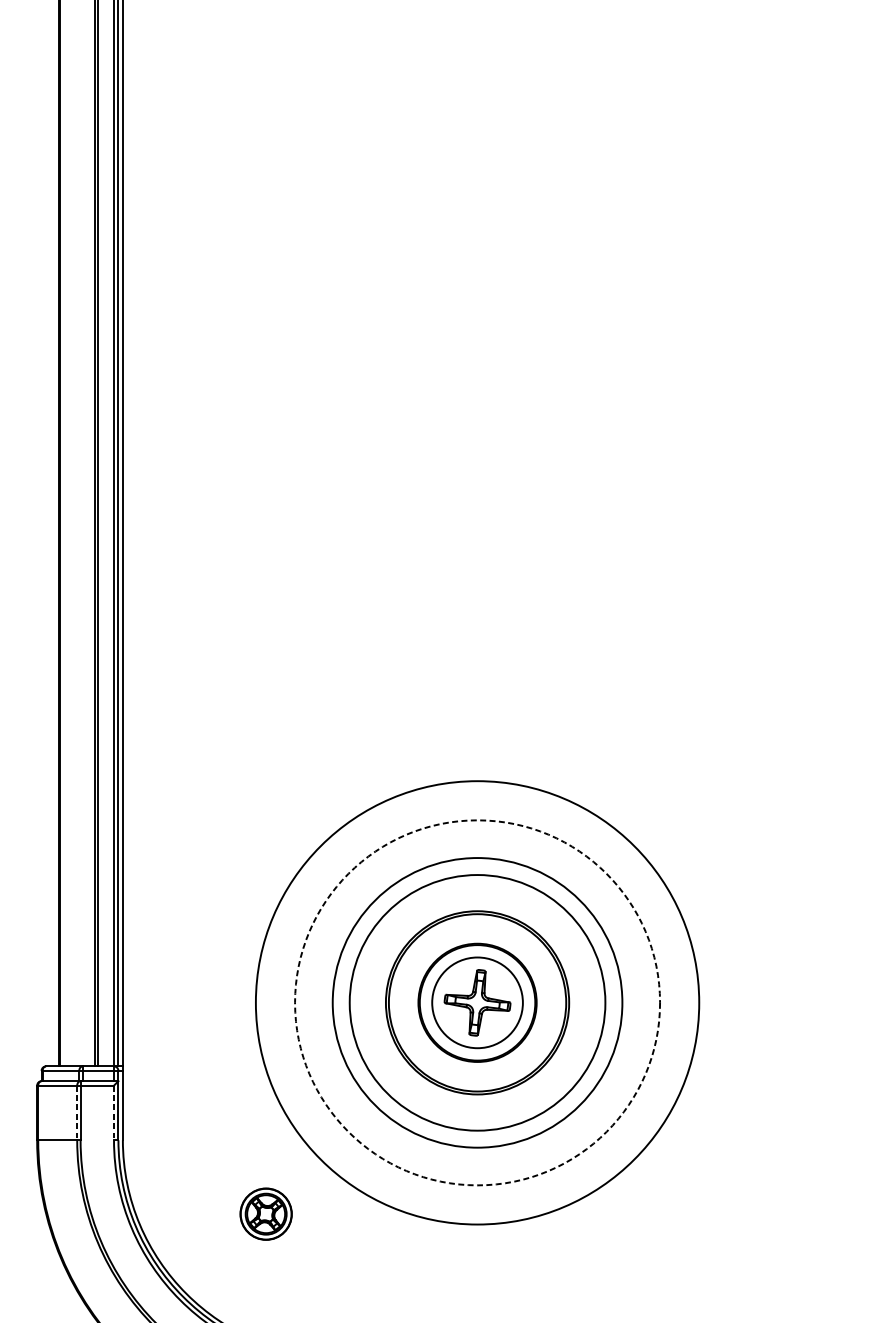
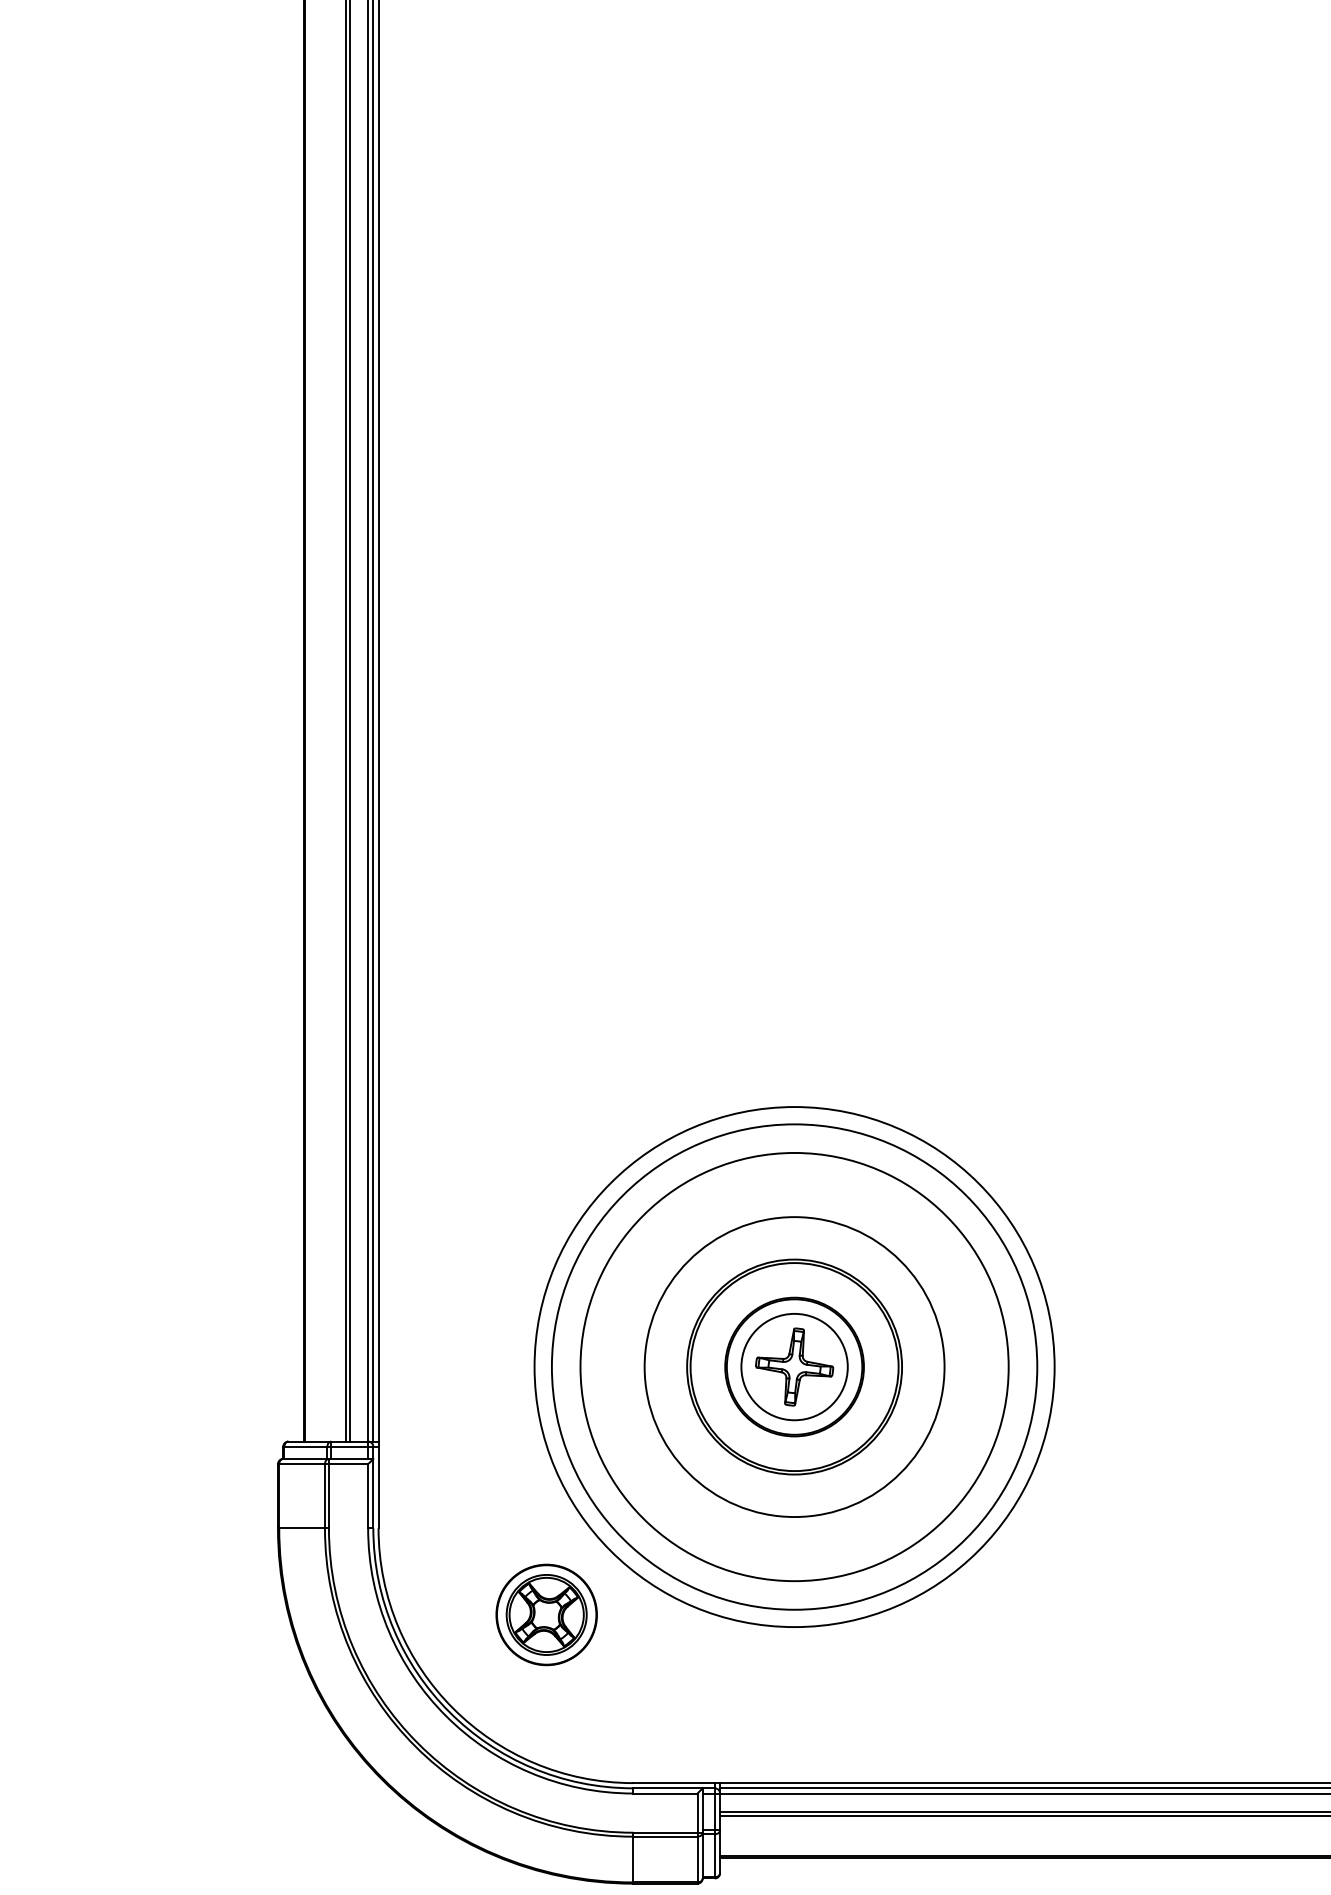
circle: (477, 1002) -> (794, 1366), dashed -> solid
circle: (477, 1002) -> (794, 1366), size x1.43
line: (76, 1113) -> (324, 1496), dashed -> solid
line: (114, 1113) -> (368, 1496), dashed -> solid
part: (266, 1213) -> (546, 1614), size x1.67

